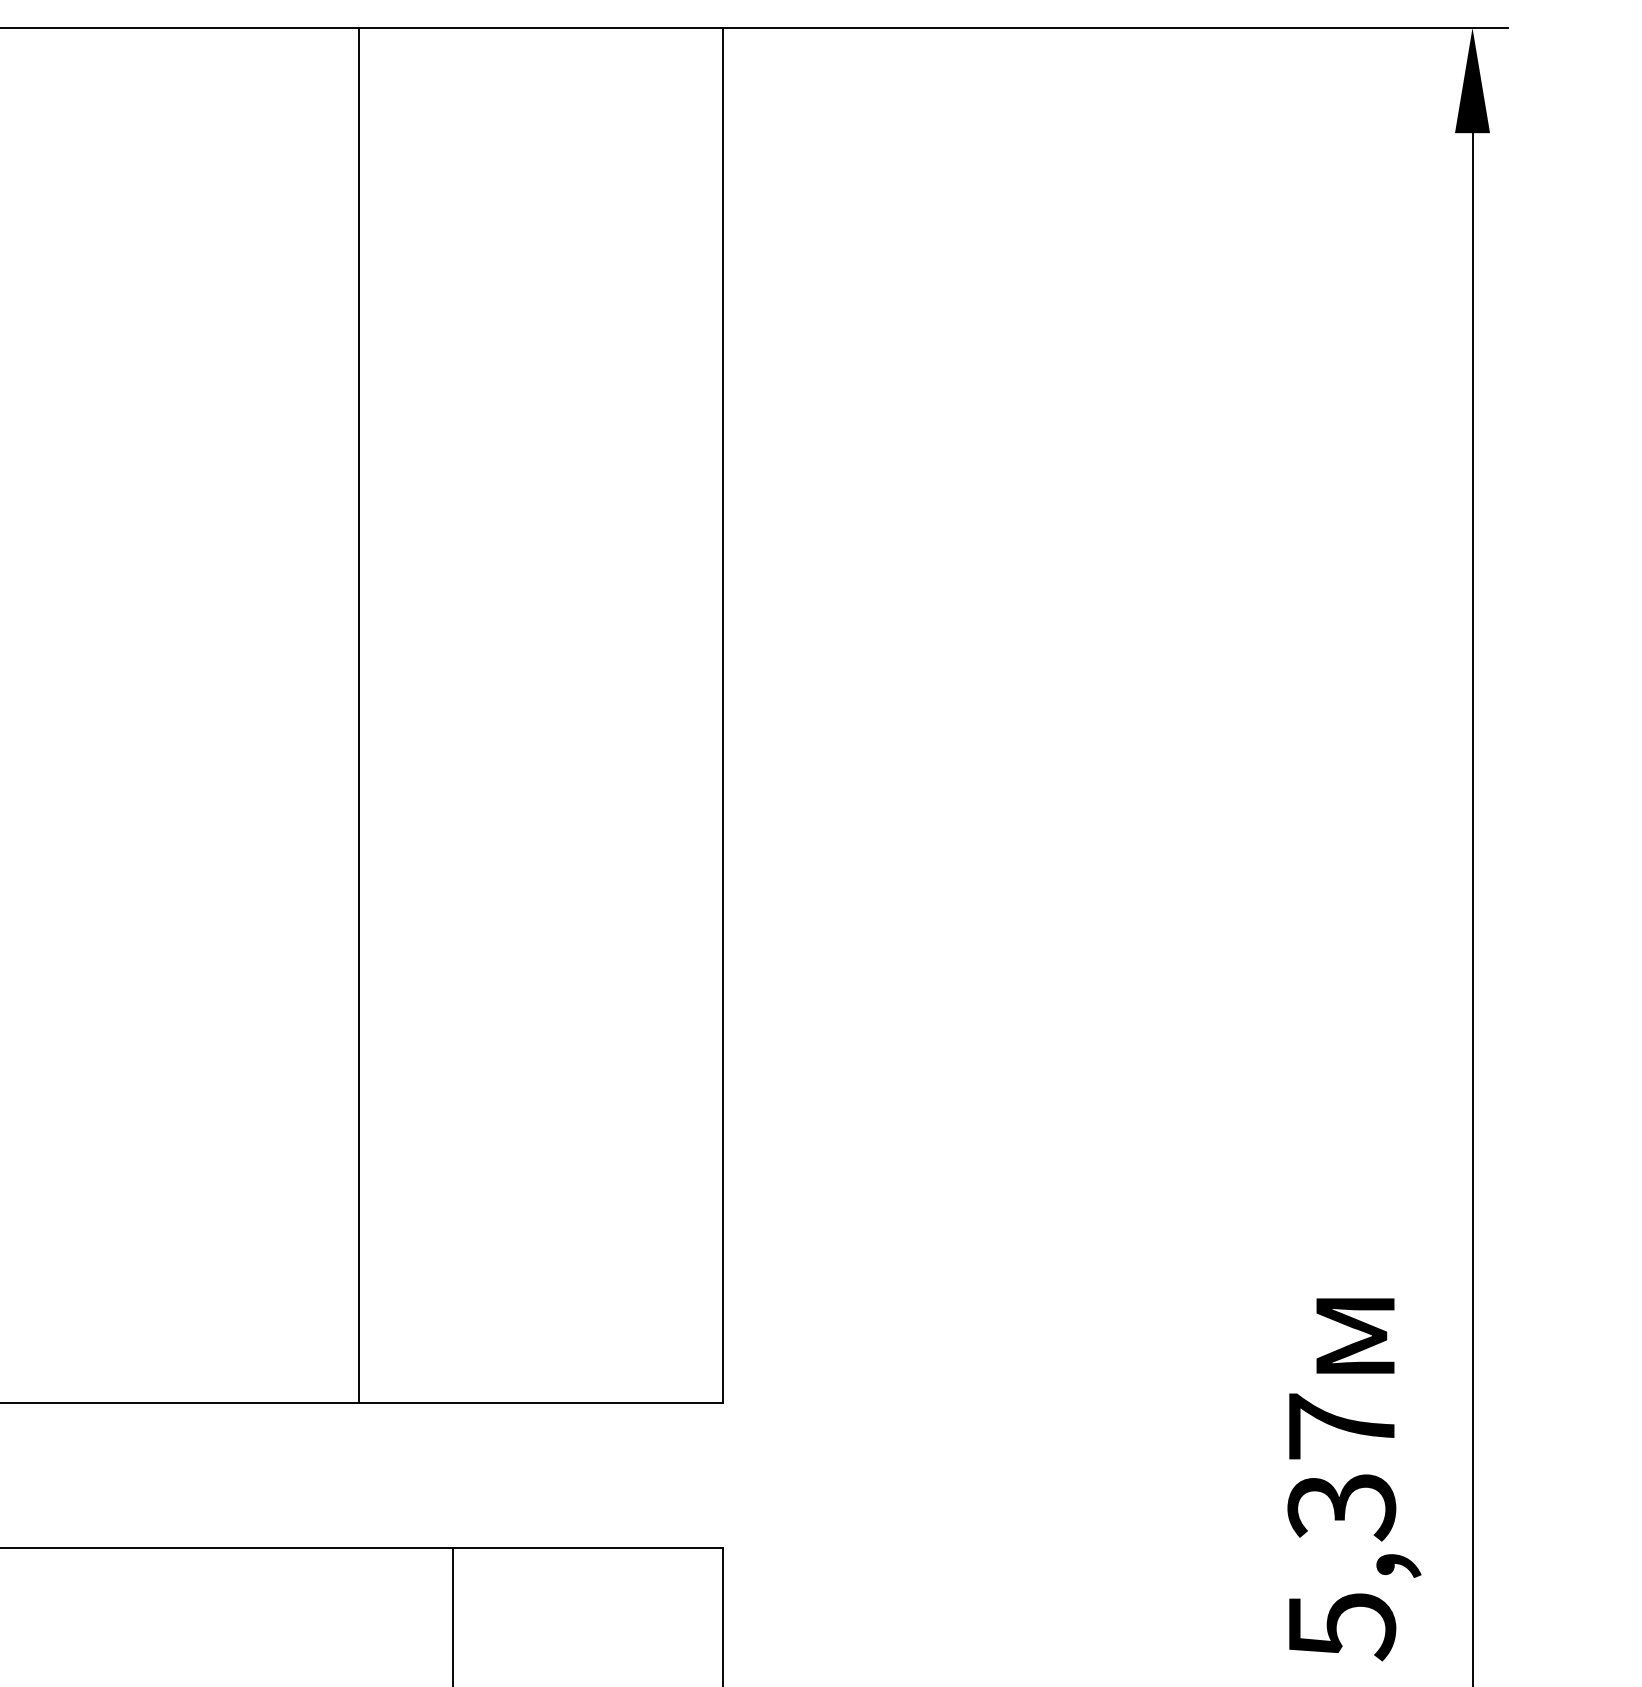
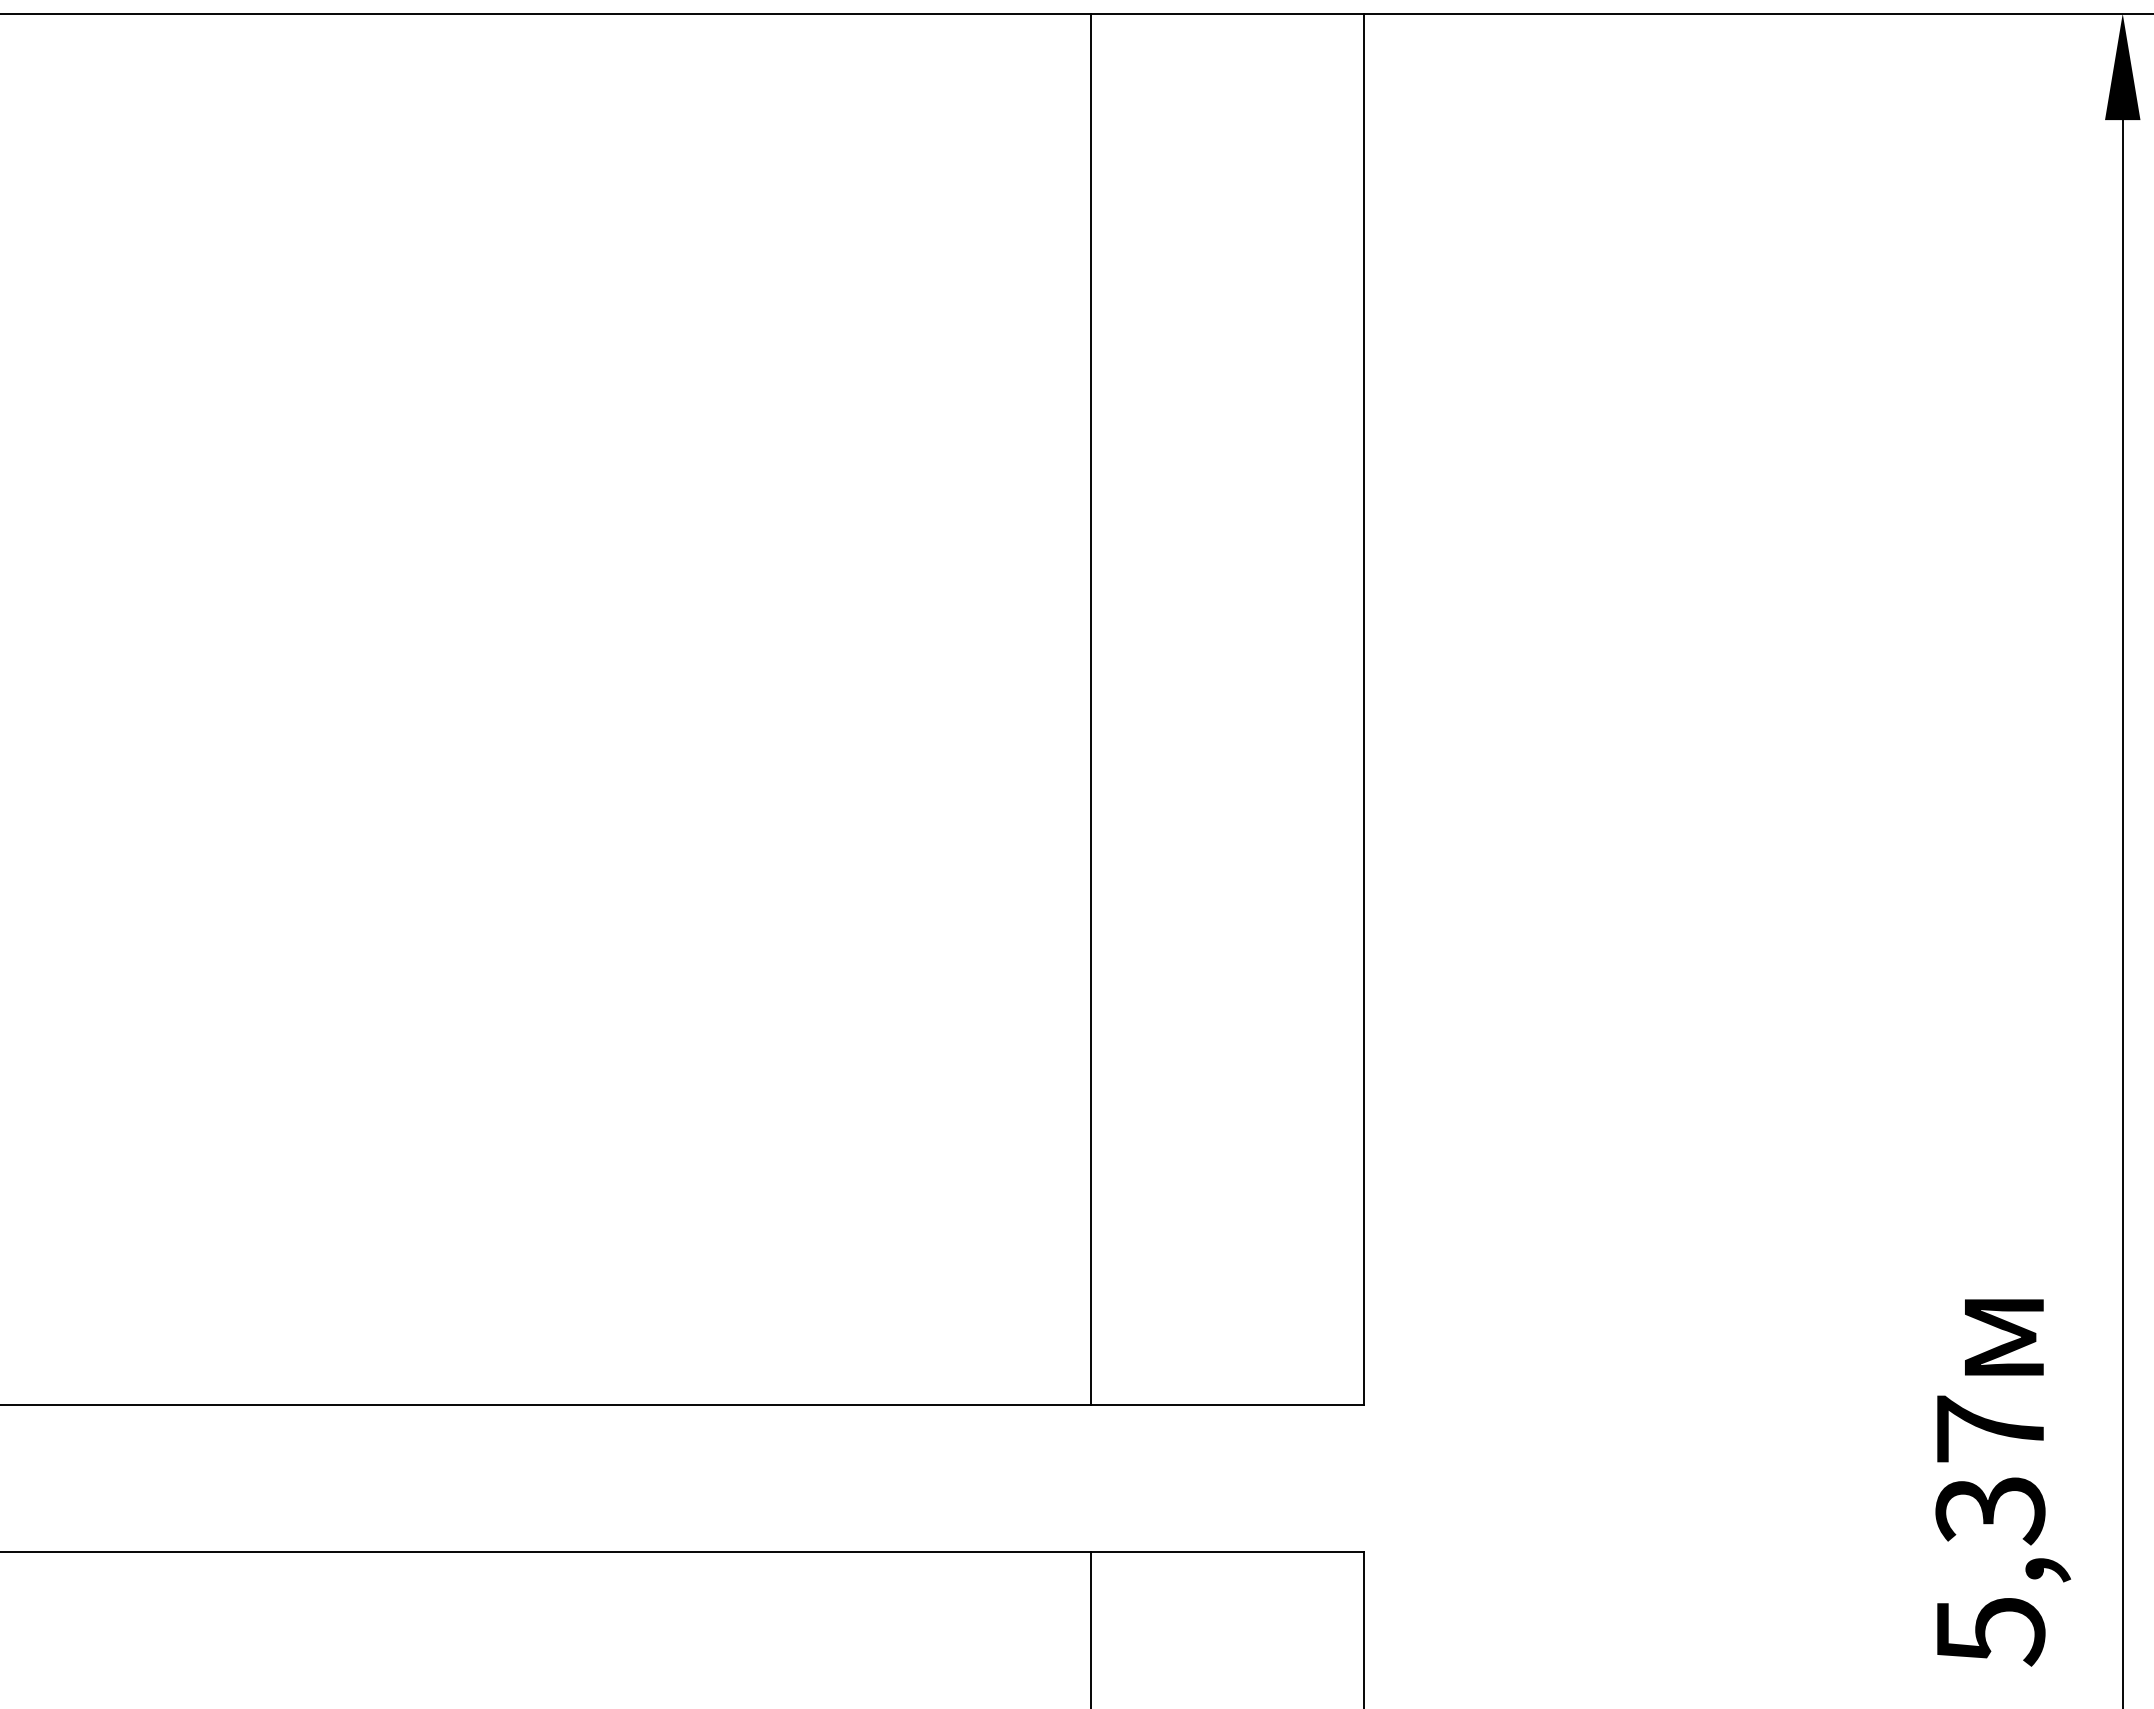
line: (359, 715) -> (1091, 709), moved

